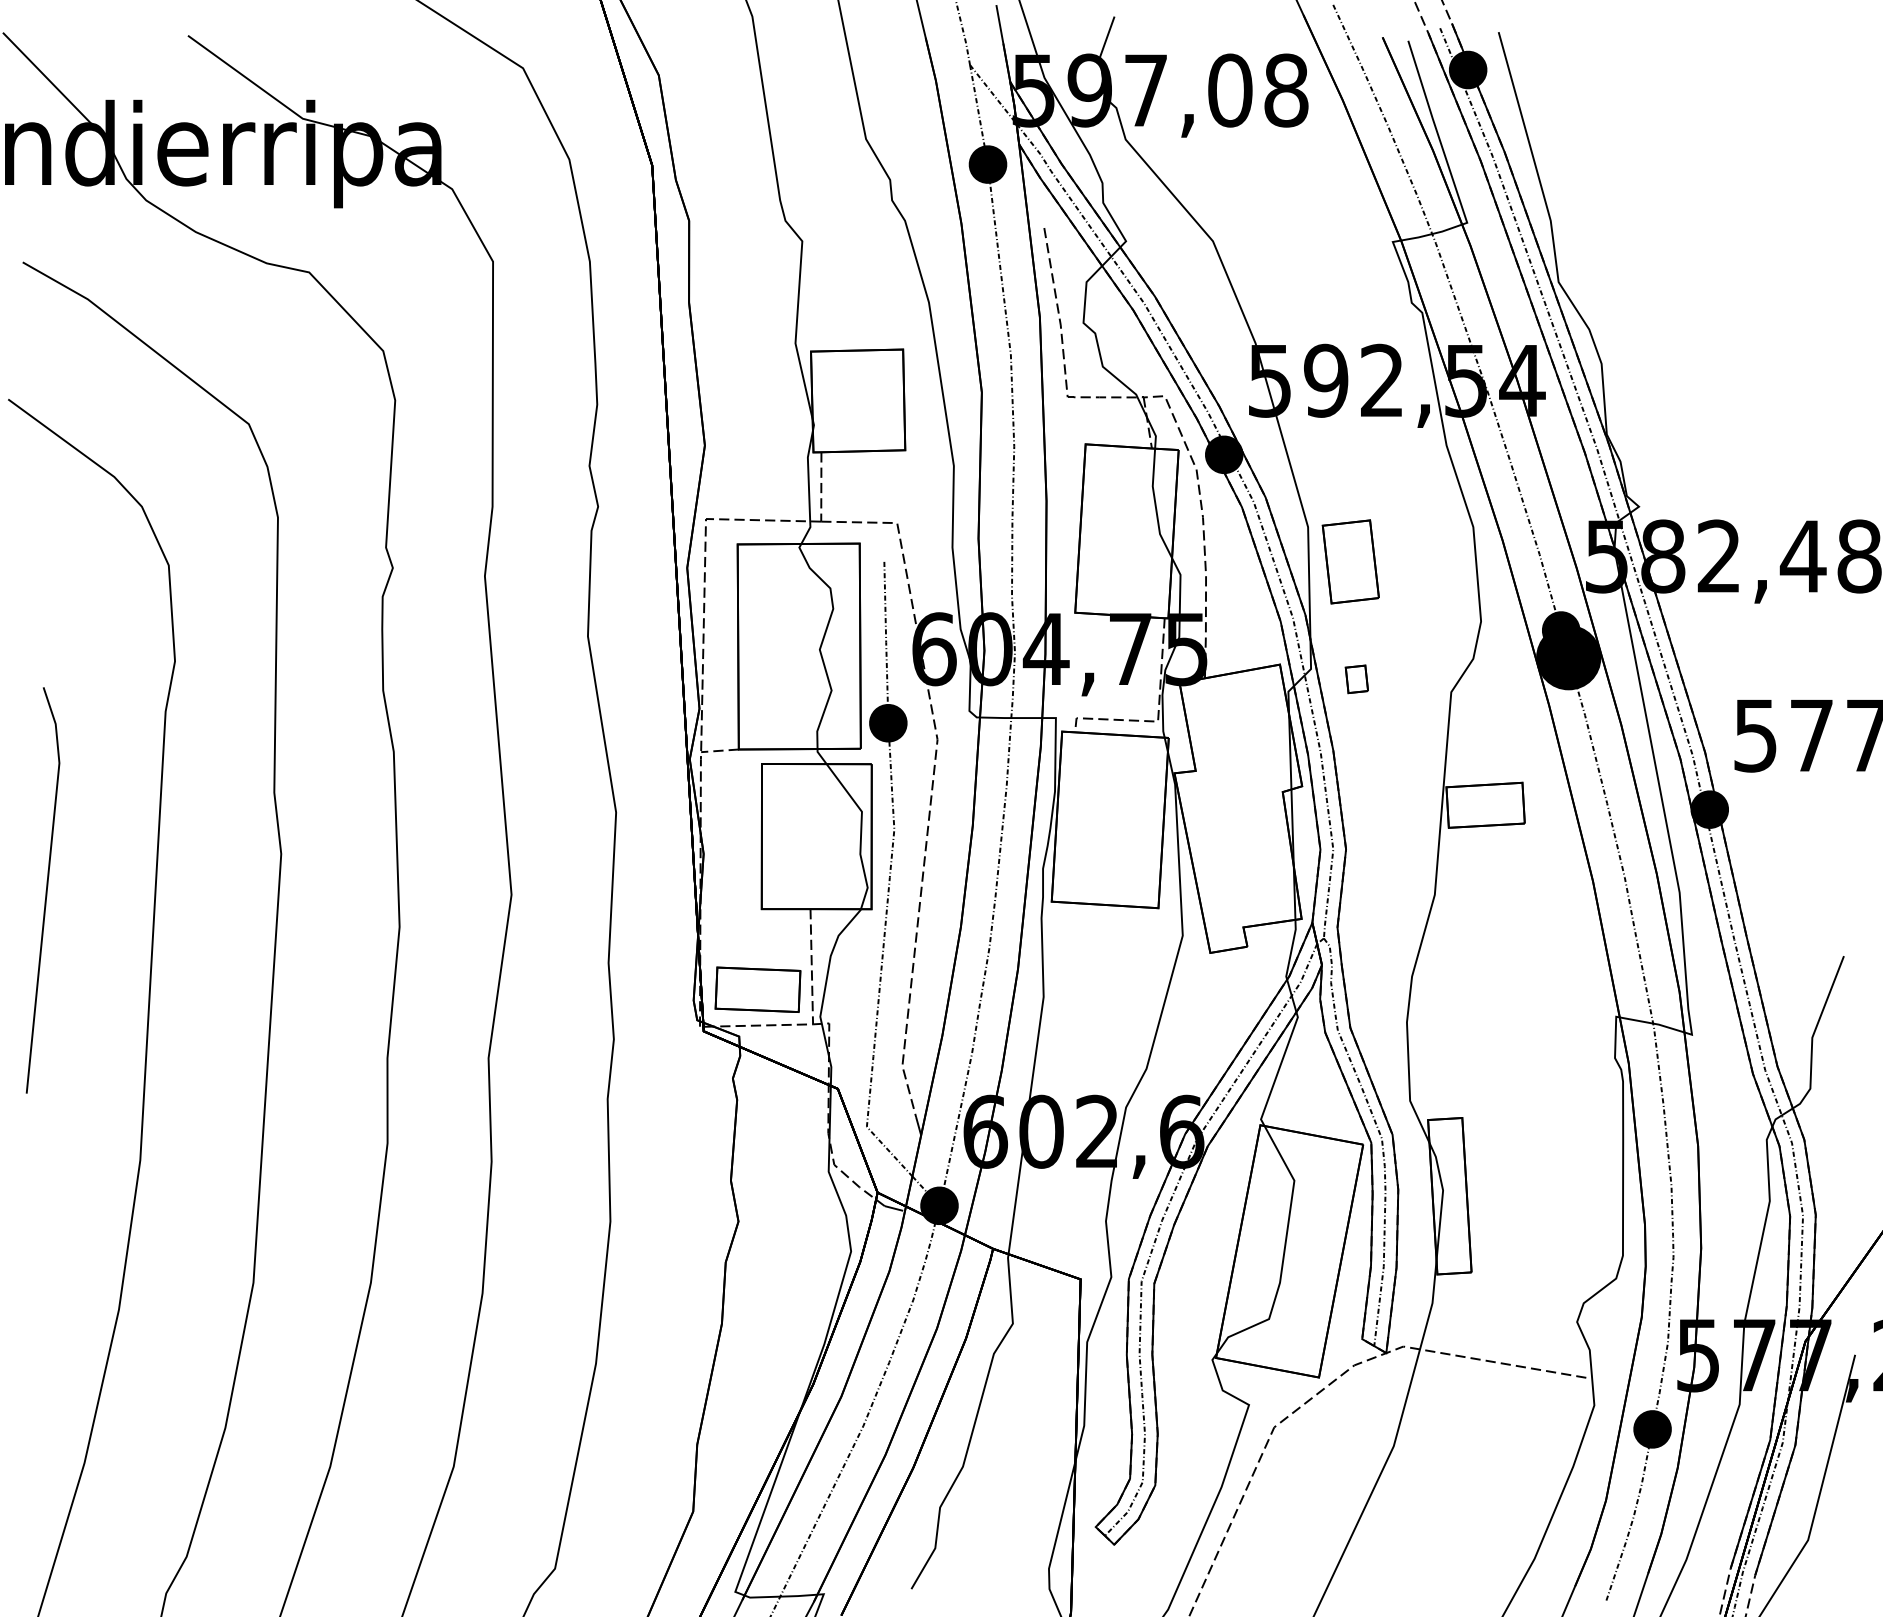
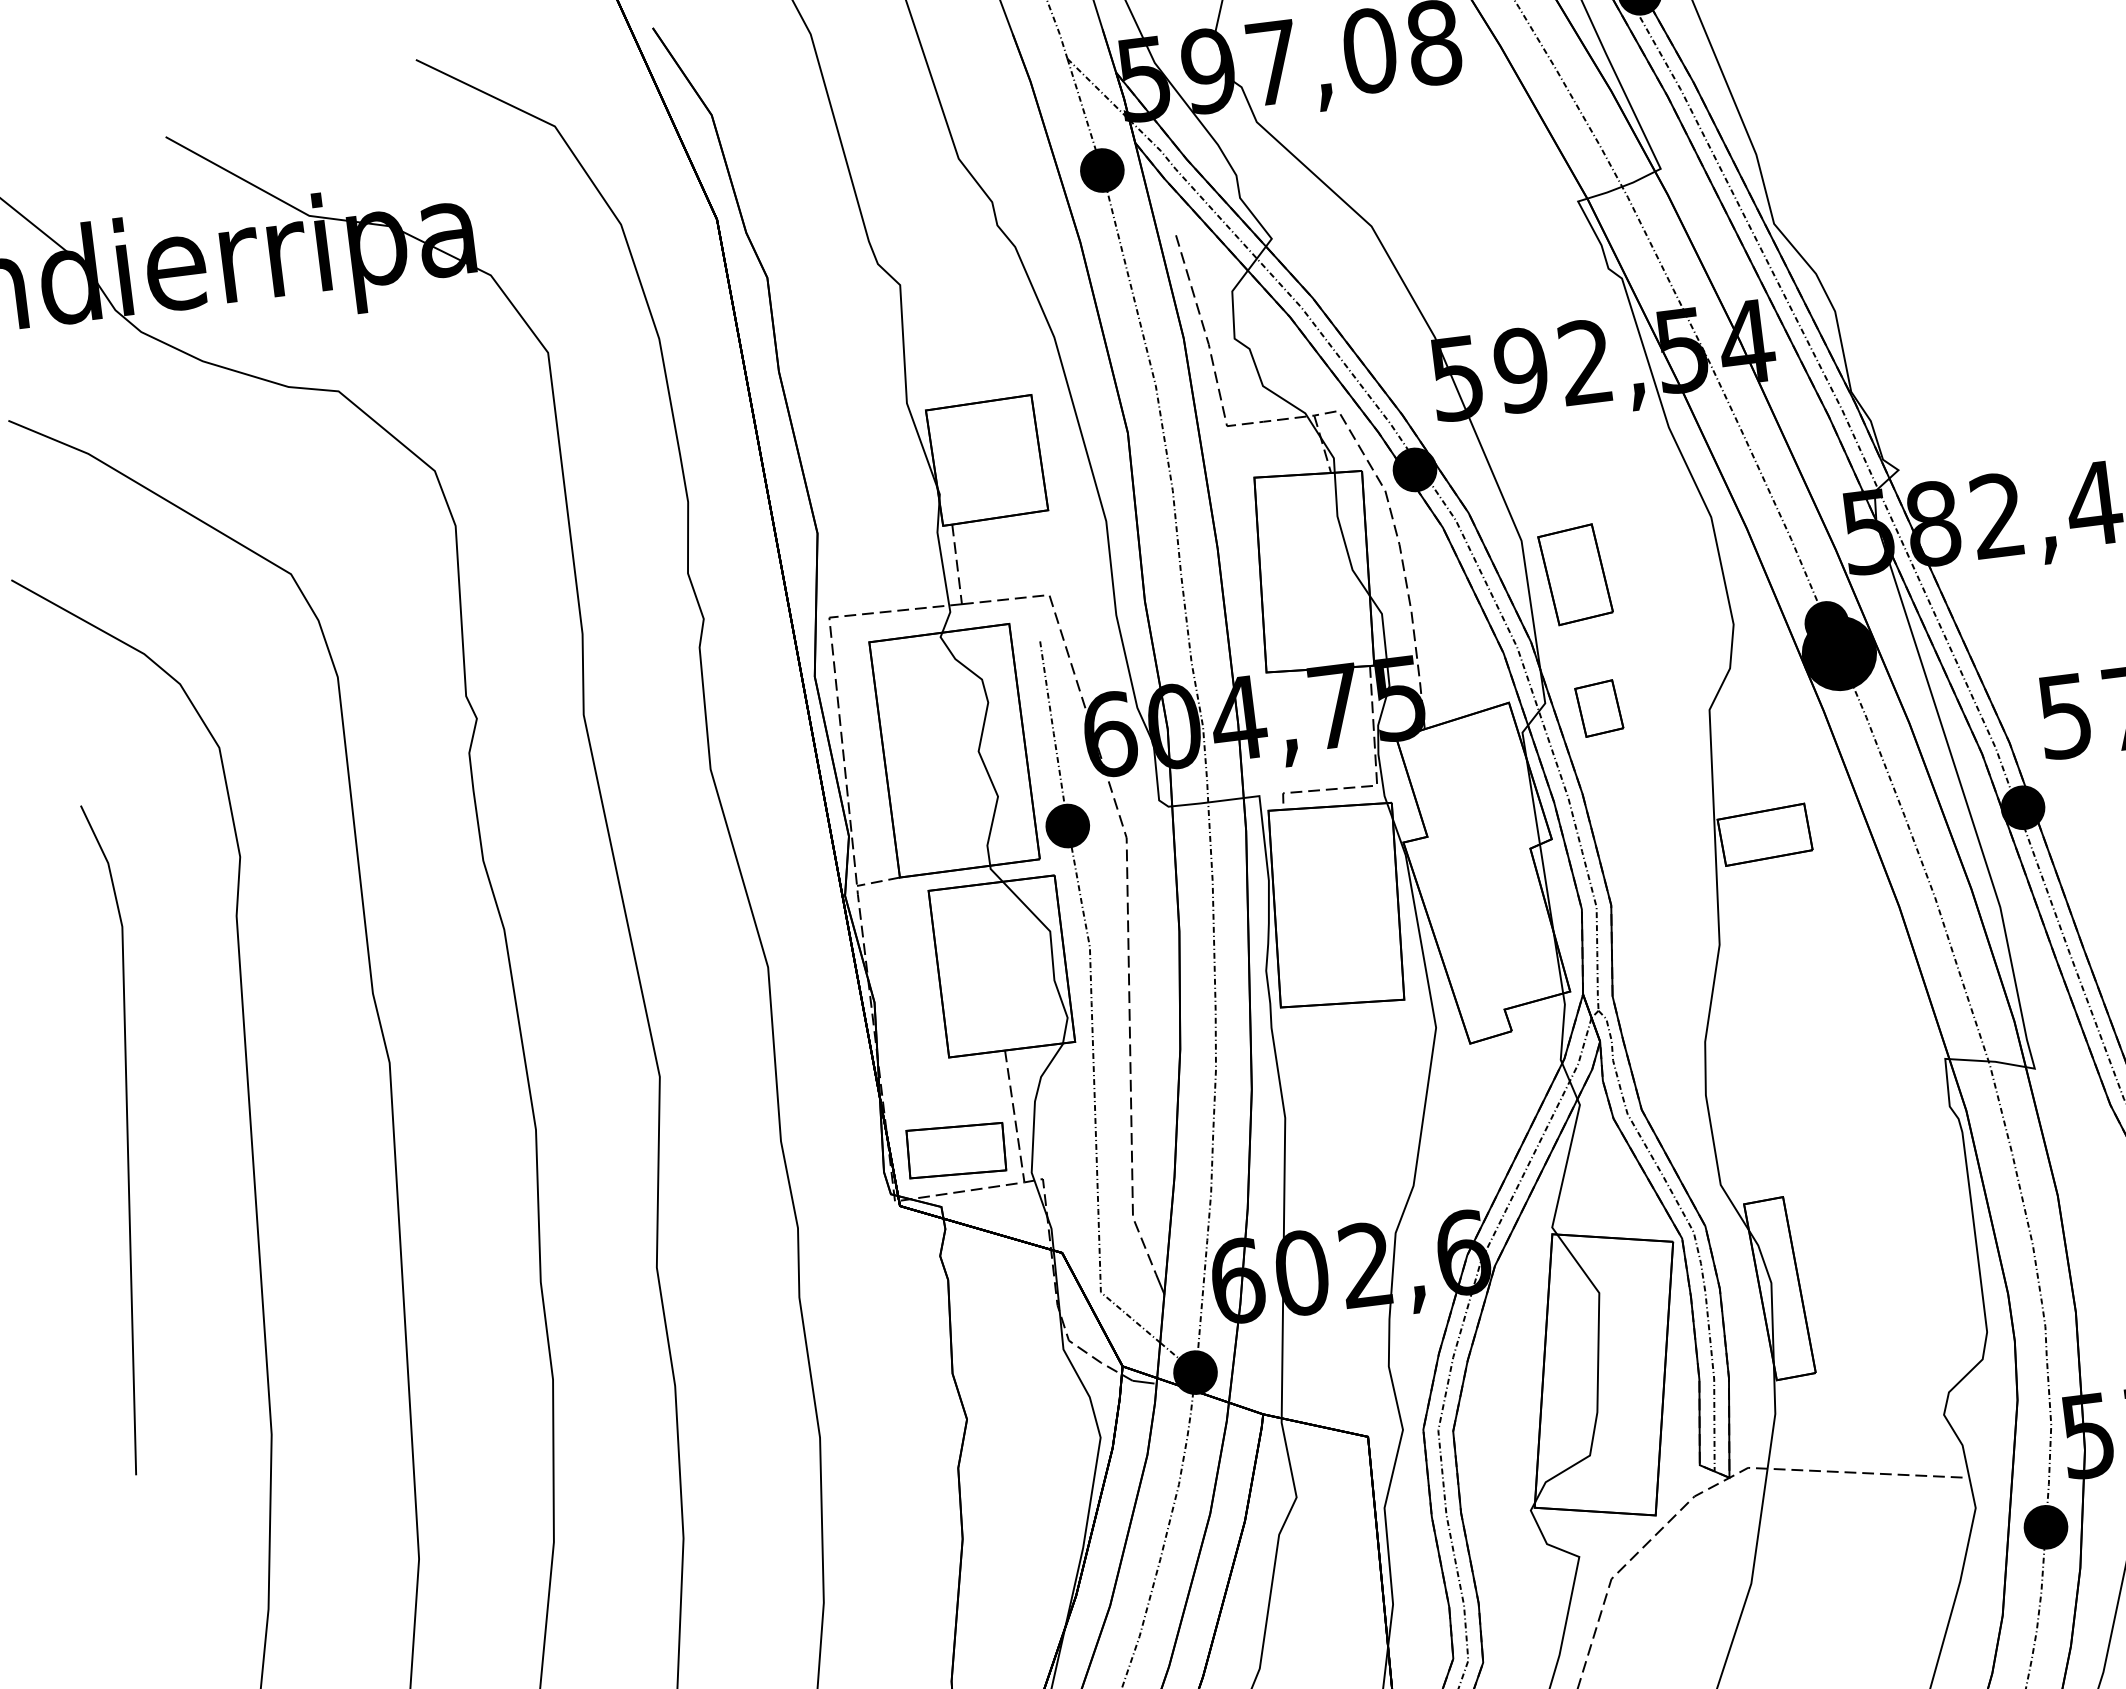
part: (1356, 679) -> (1598, 708), size x1.67
part: (42, 890) -> (120, 1138), size x1.43

